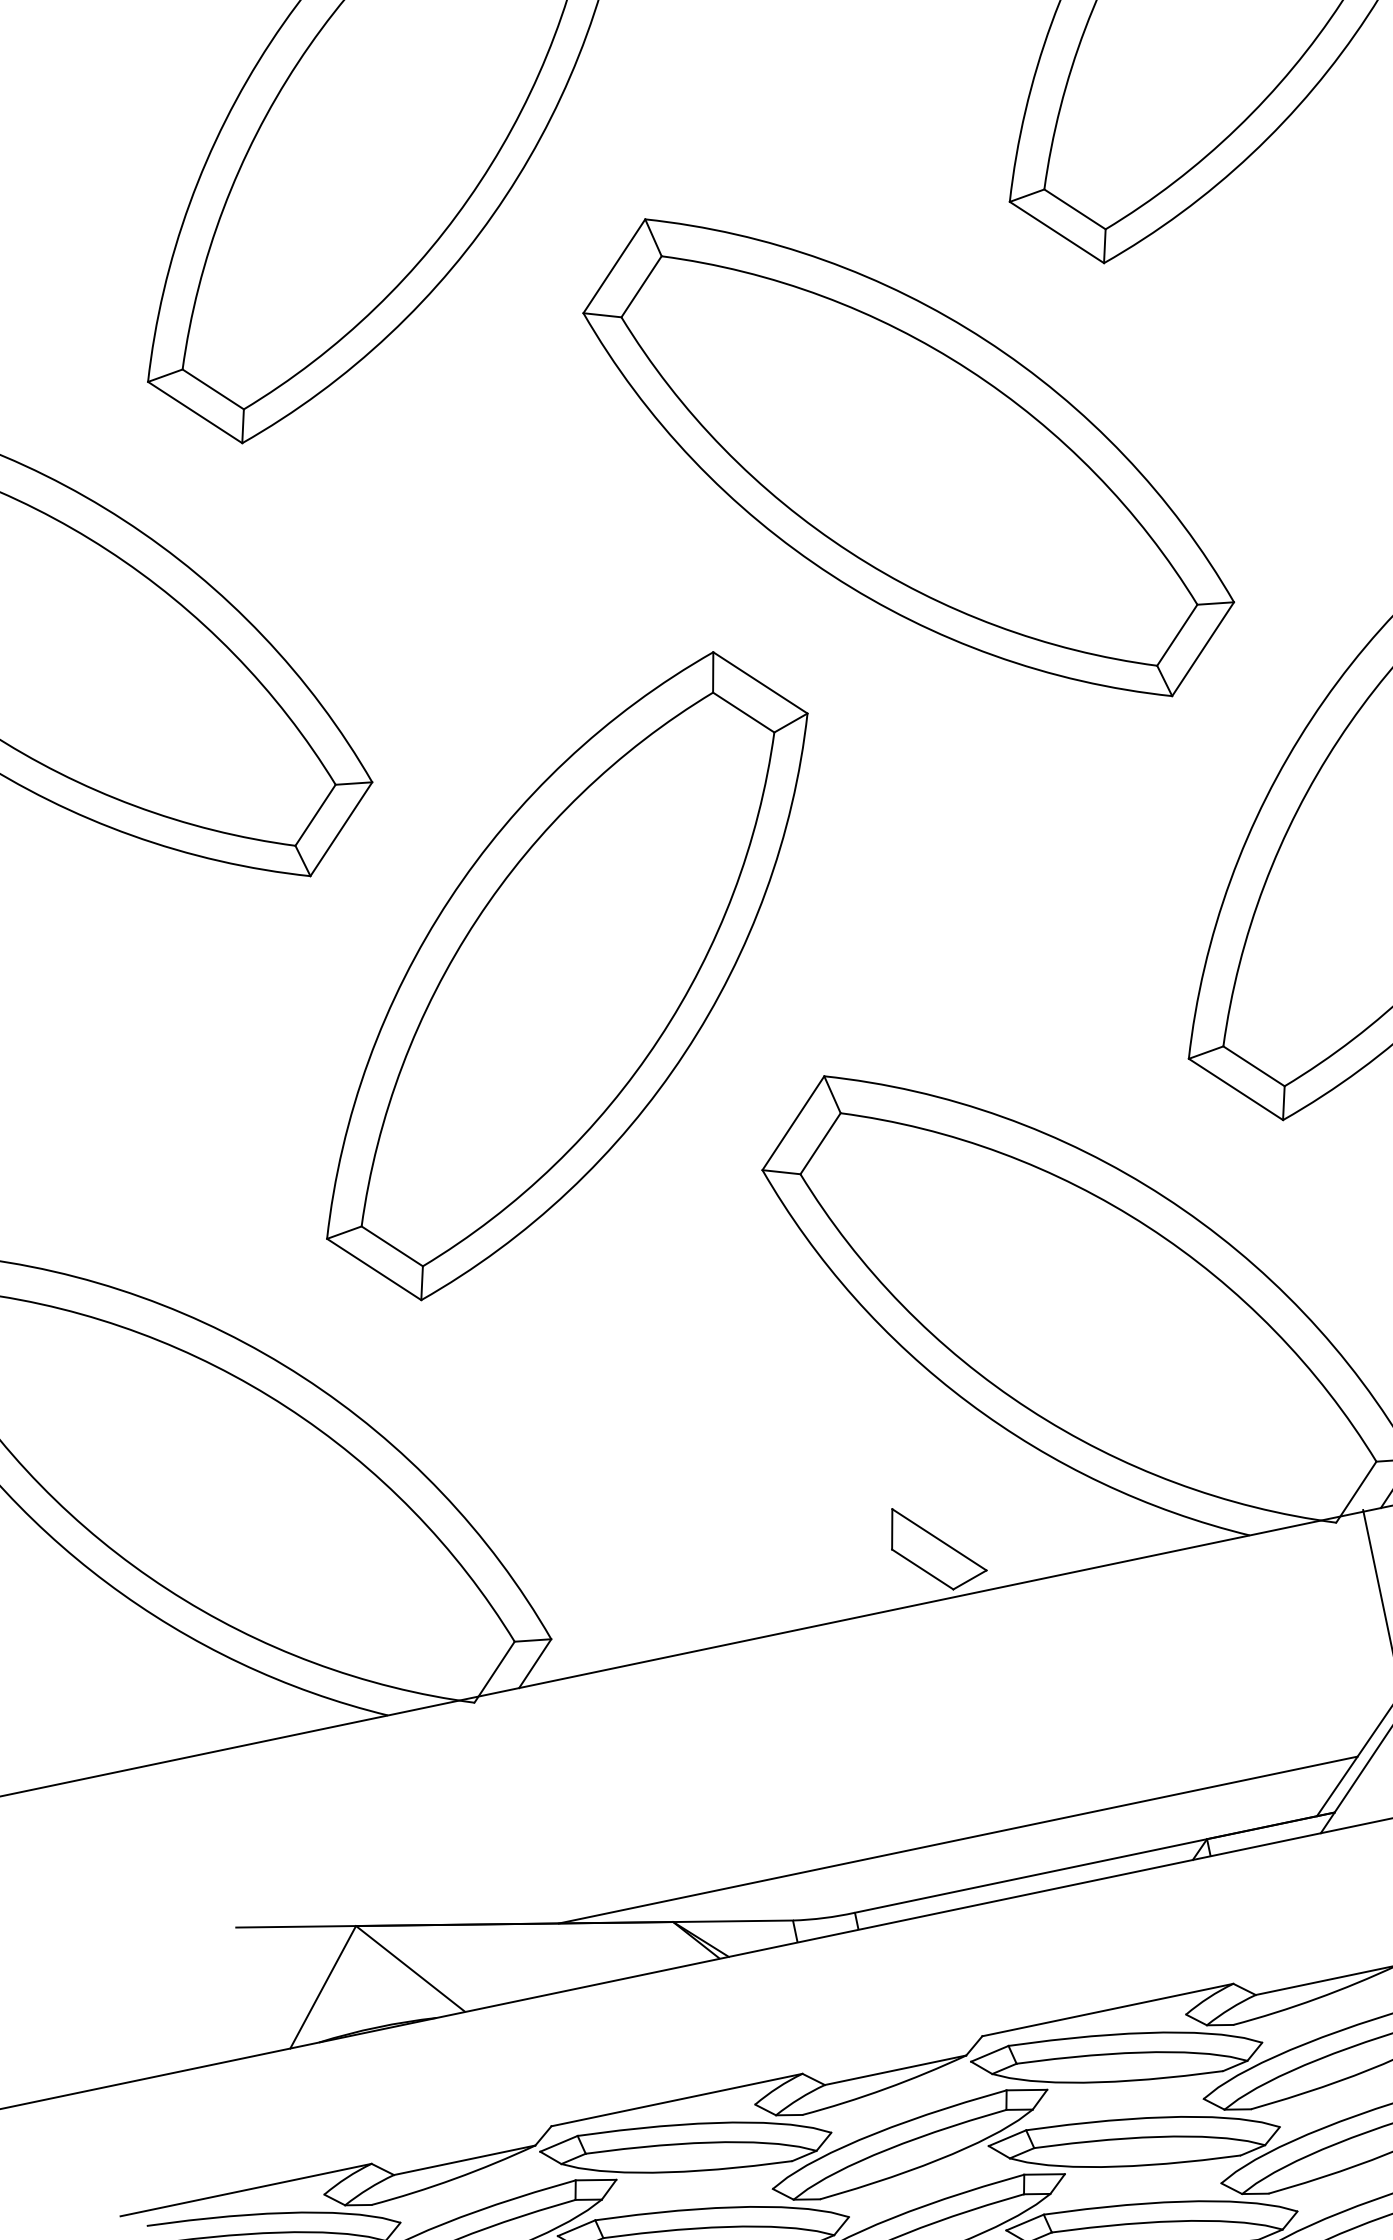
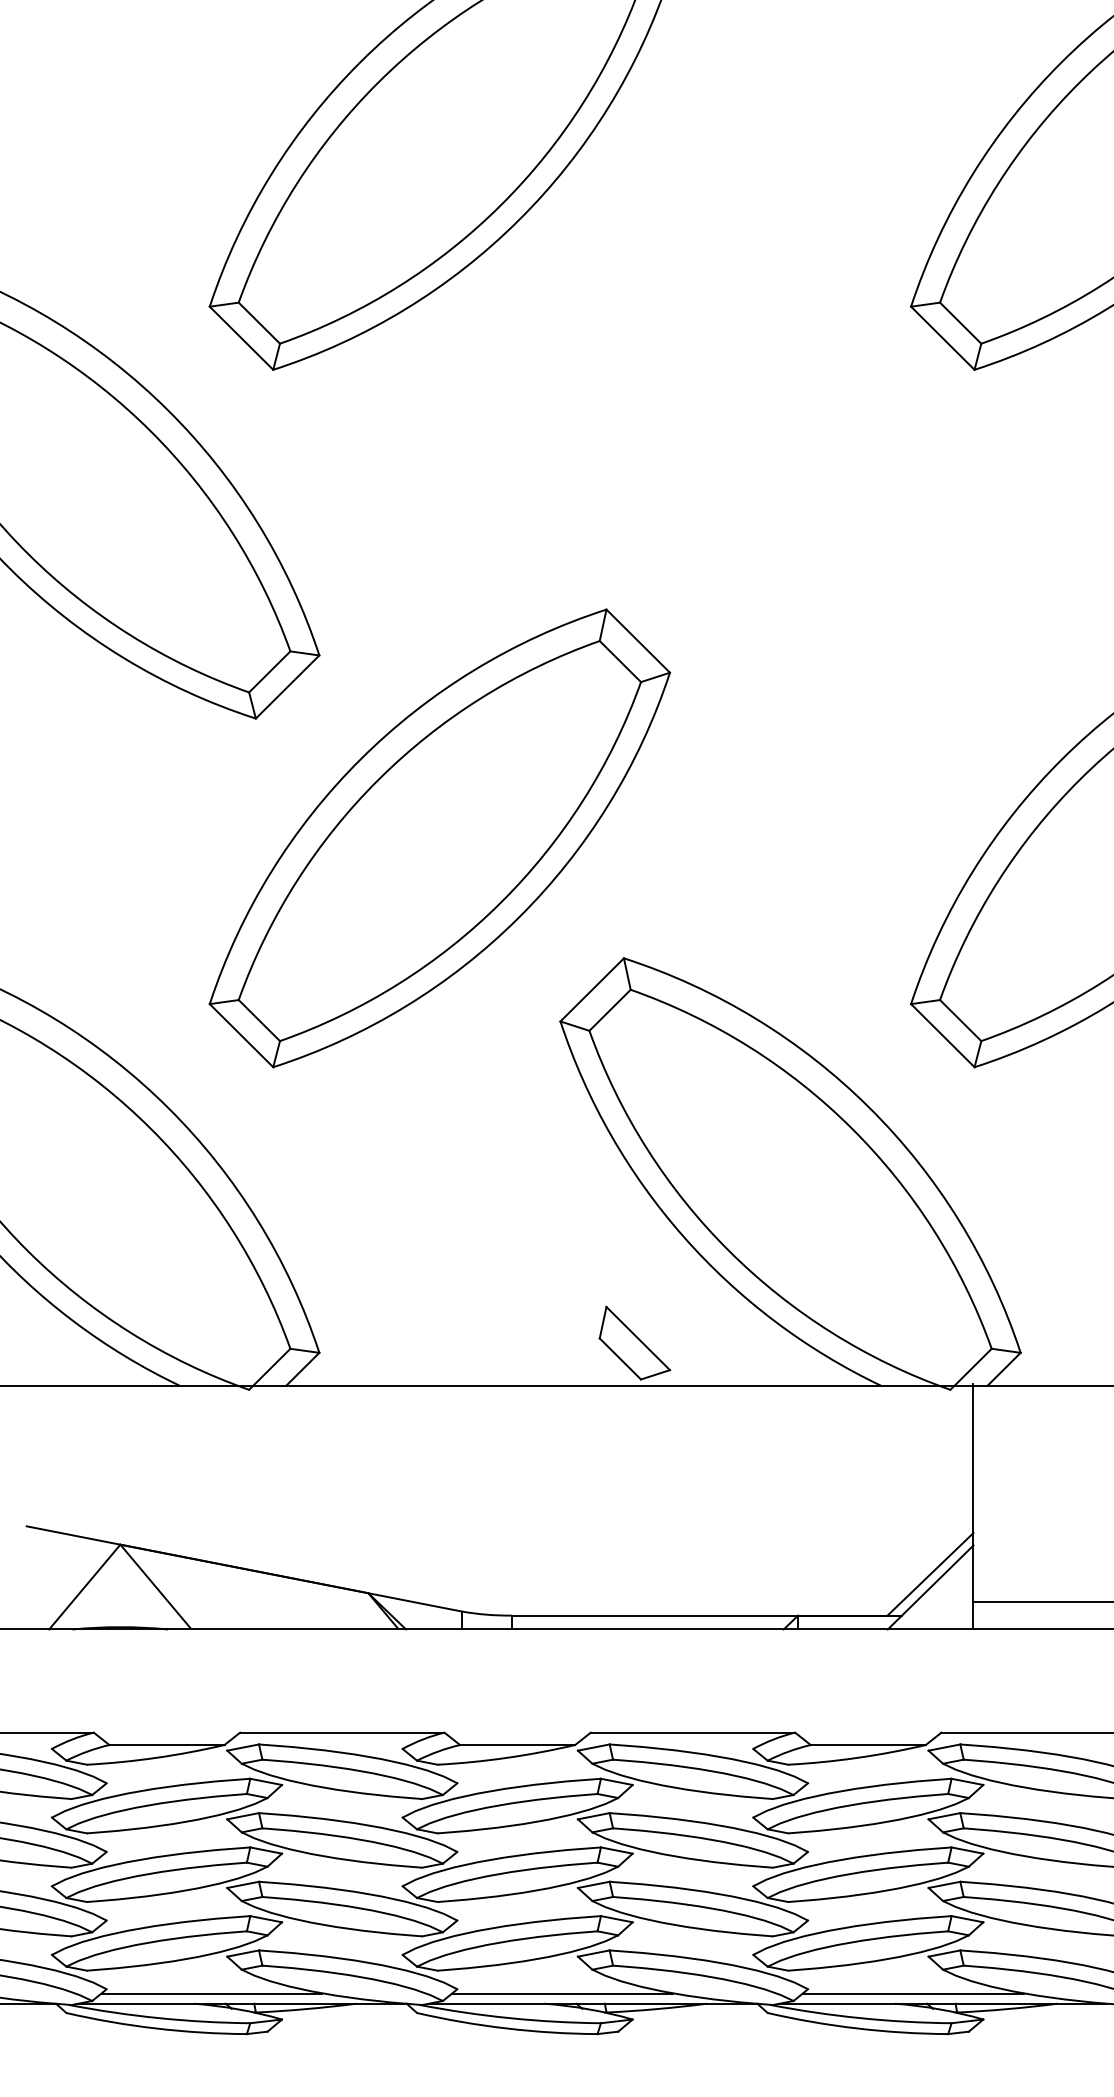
part: (908, 457) -> (790, 489), removed
line: (958, 1839) -> (604, 1575), removed

